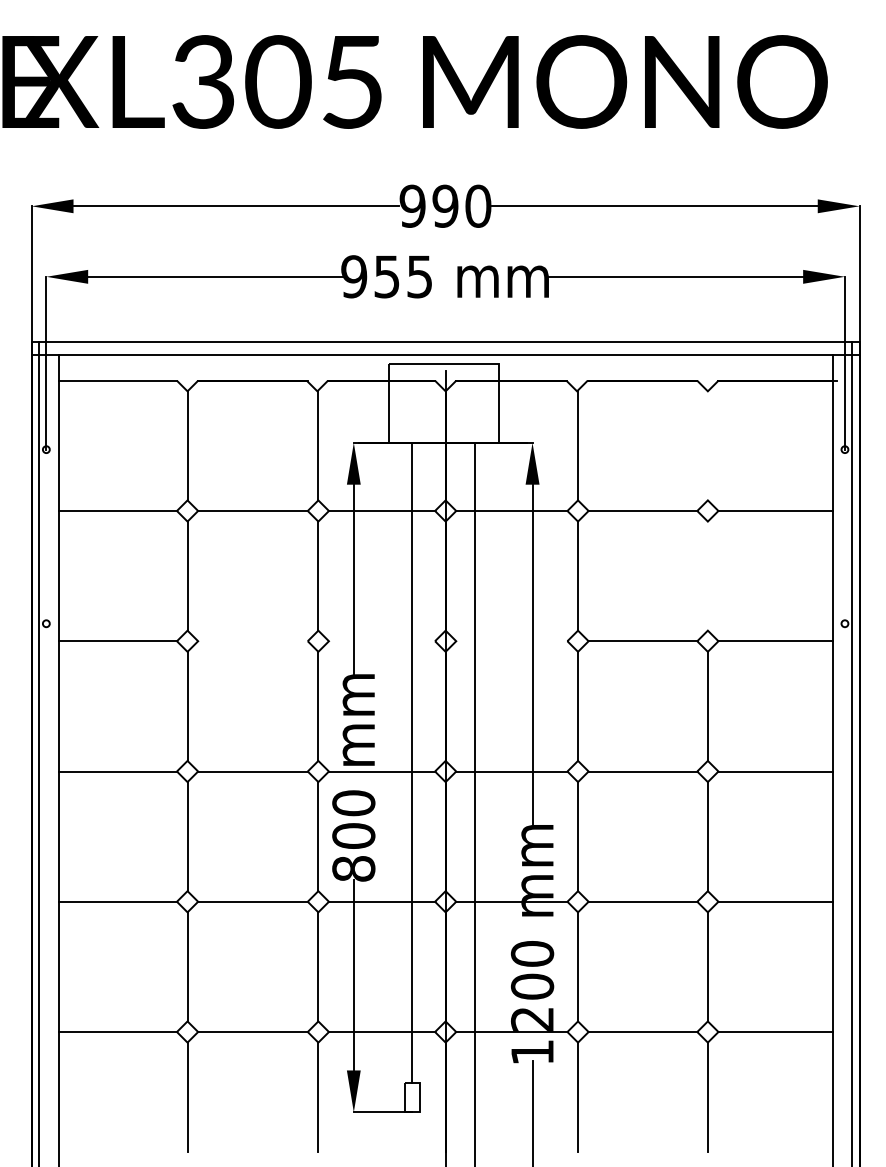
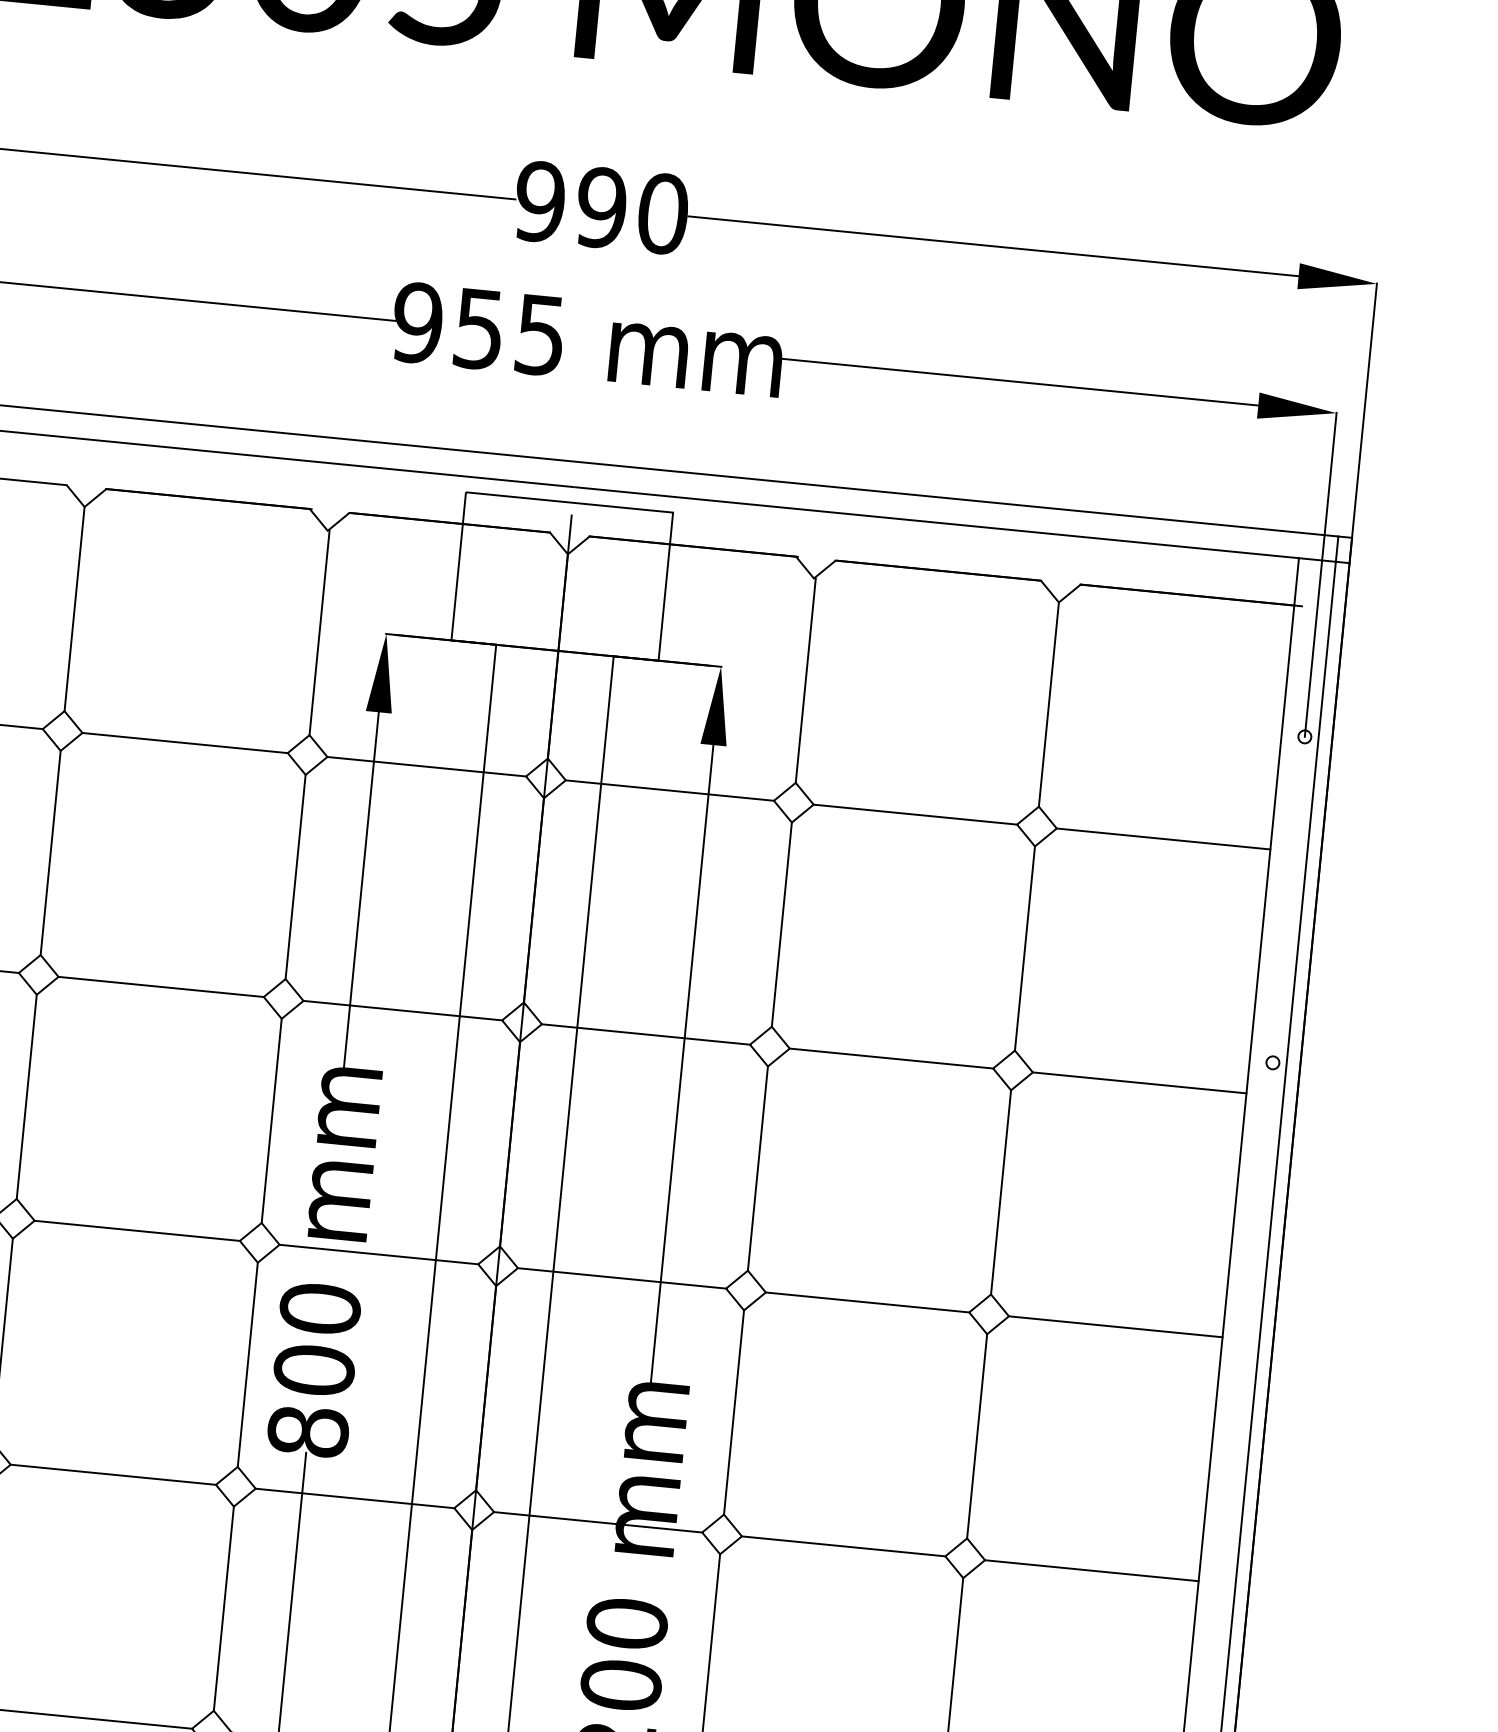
line: (707, 445) -> (1048, 703), added
line: (707, 575) -> (1024, 947), added
line: (252, 641) -> (160, 987), added
line: (381, 641) -> (401, 1011), added
line: (511, 641) -> (645, 1034), added

